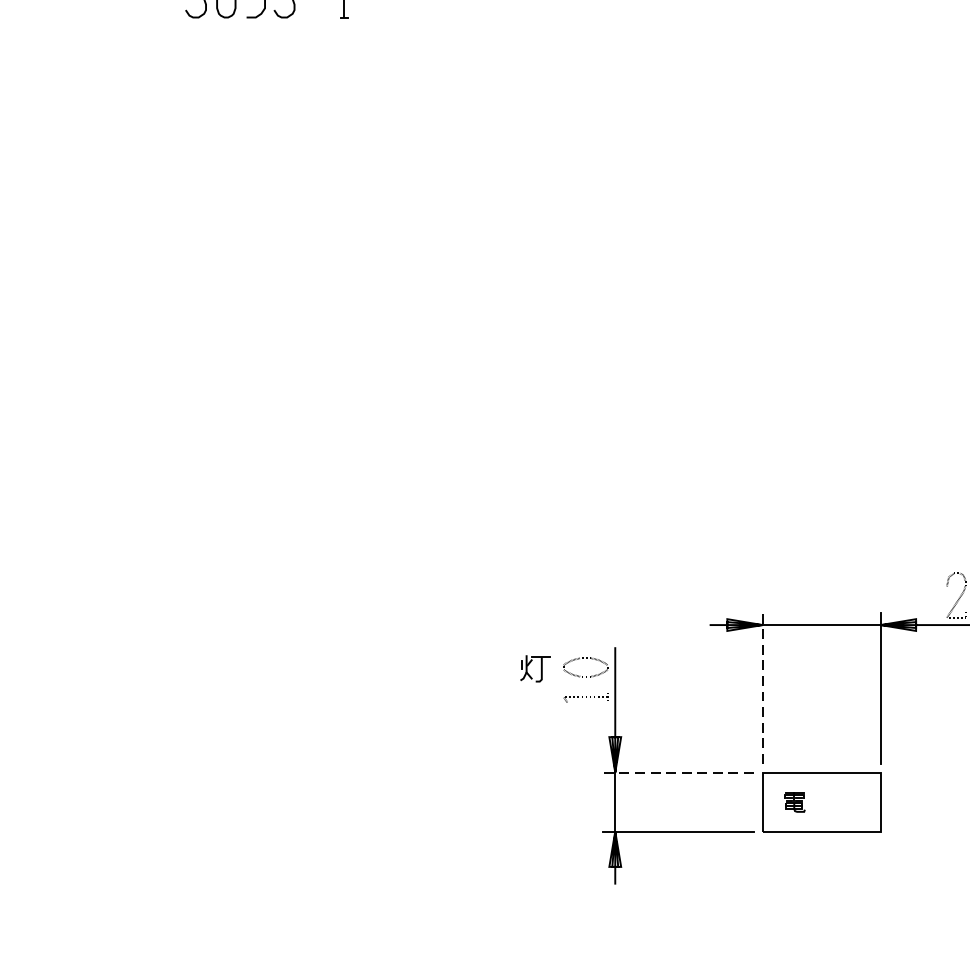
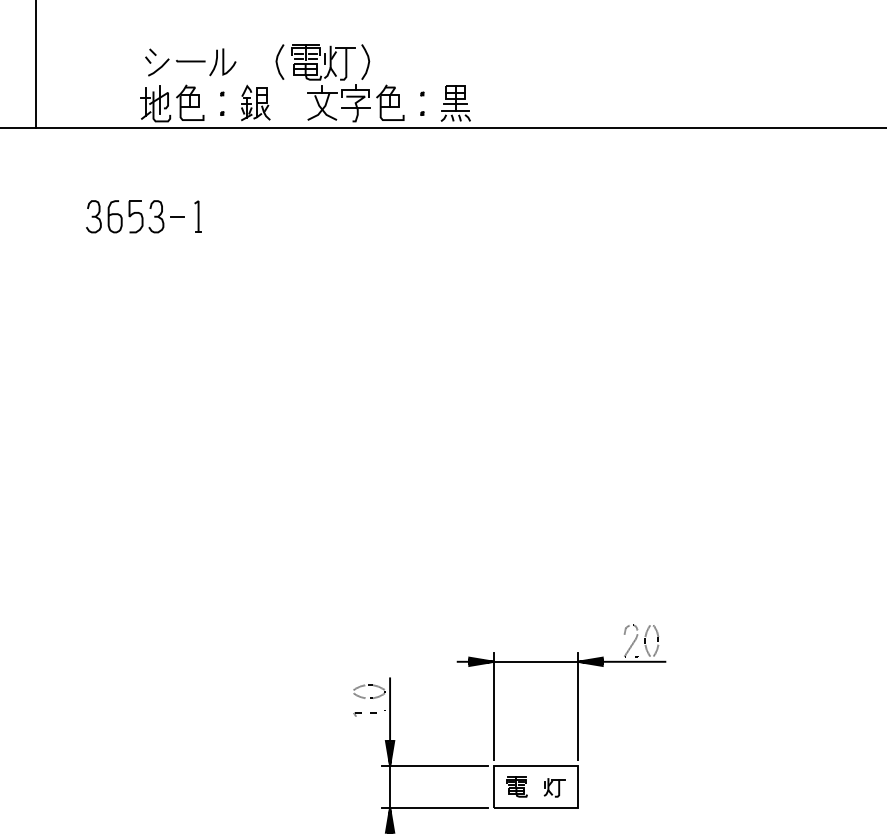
part: (535, 668) -> (554, 787), moved
line: (762, 688) -> (494, 706), dashed -> solid
line: (678, 773) -> (434, 766), dashed -> solid
part: (794, 801) -> (516, 786), size x1.43

